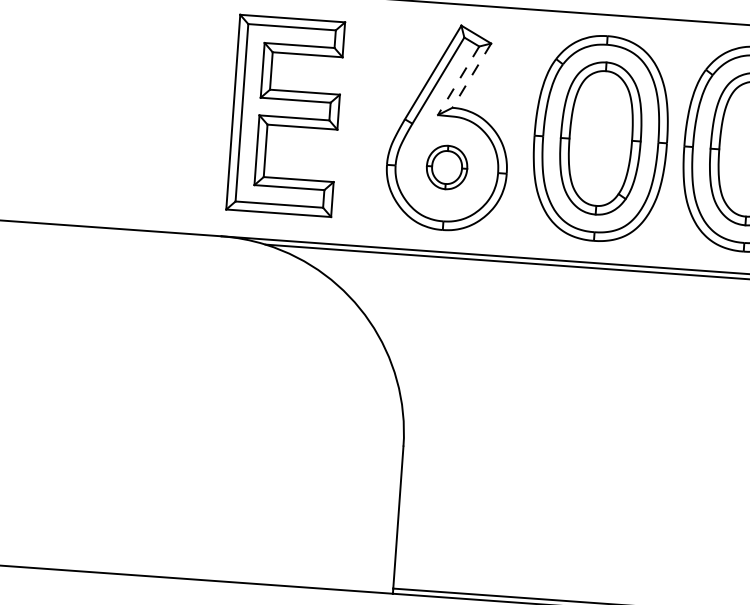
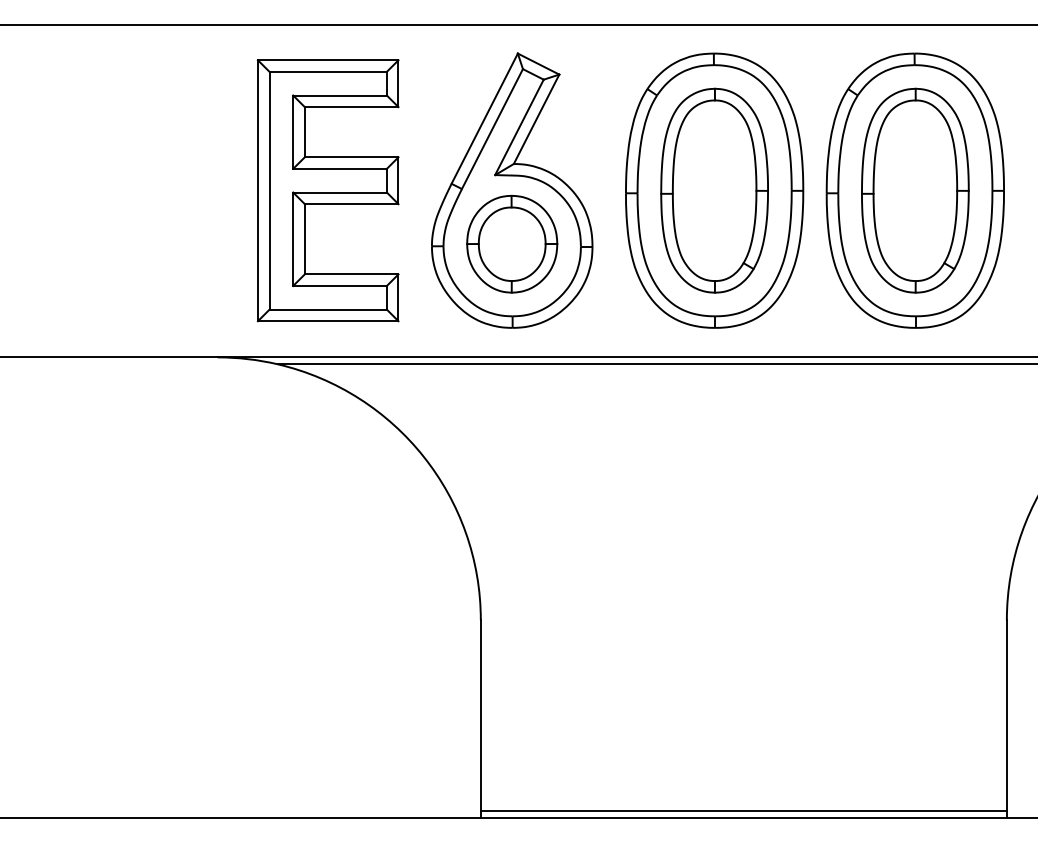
line: (471, 75) -> (536, 119), dashed -> solid
line: (458, 80) -> (519, 127), dashed -> solid
part: (285, 115) -> (327, 190), moved
part: (447, 167) -> (512, 243), size x1.67

